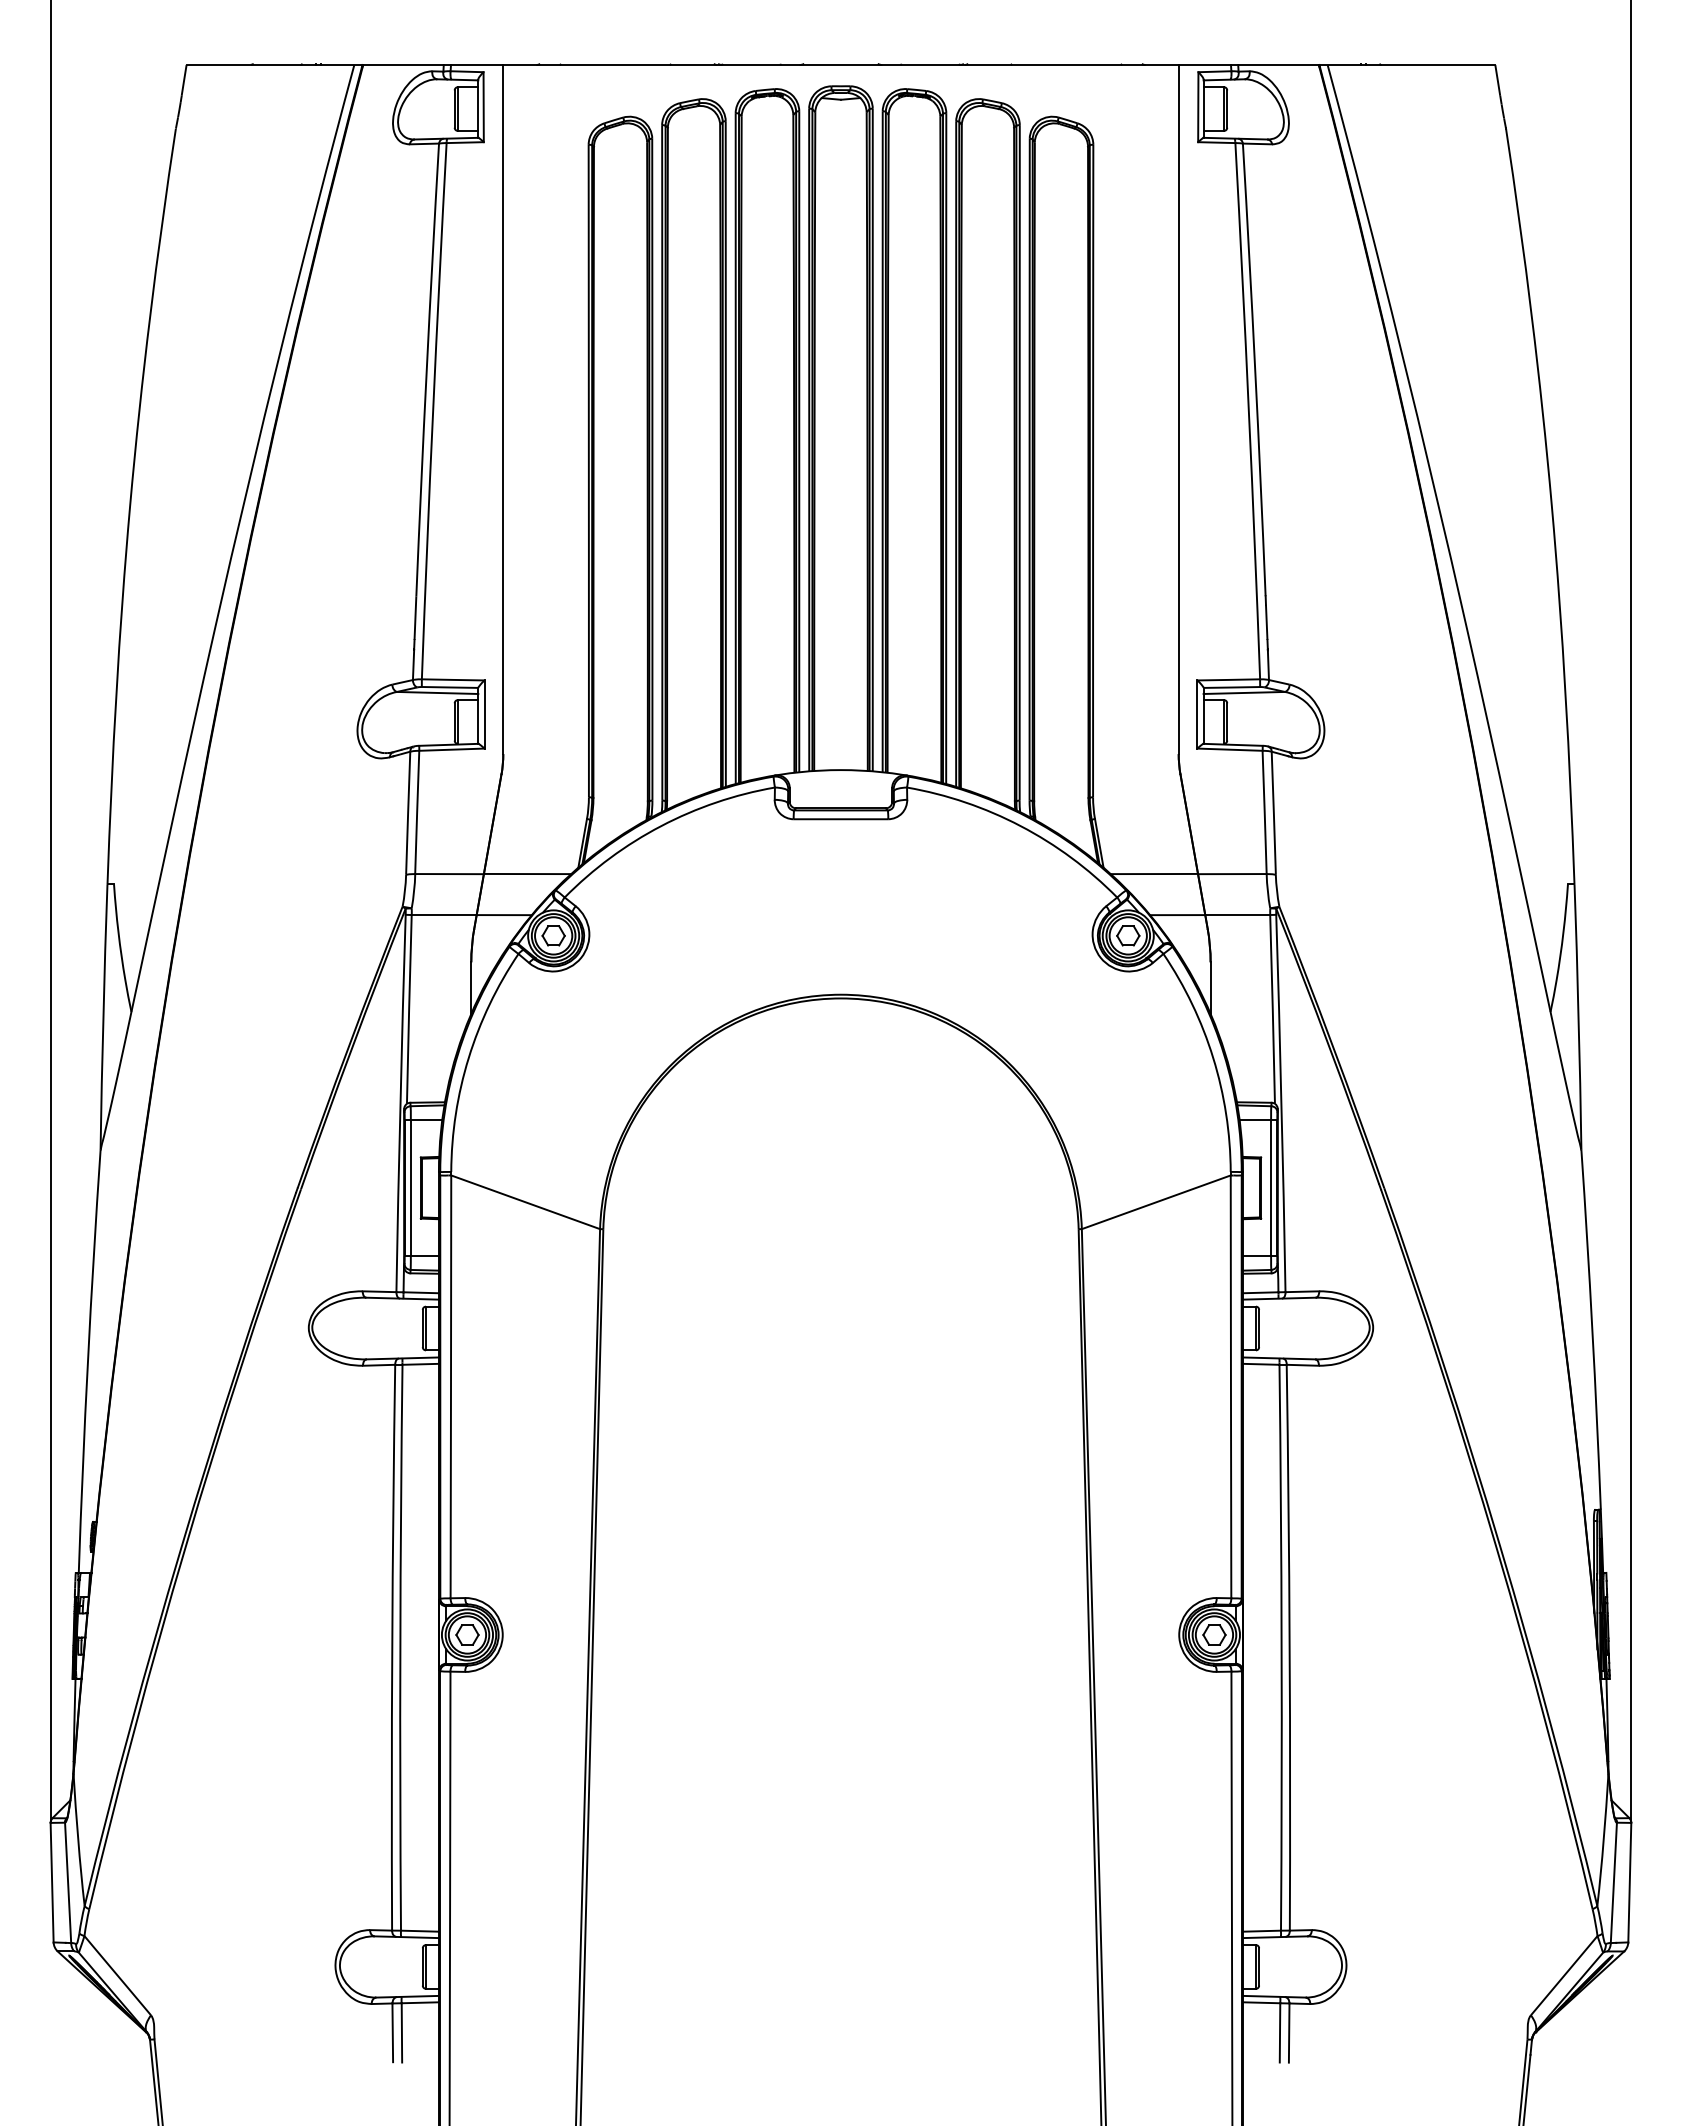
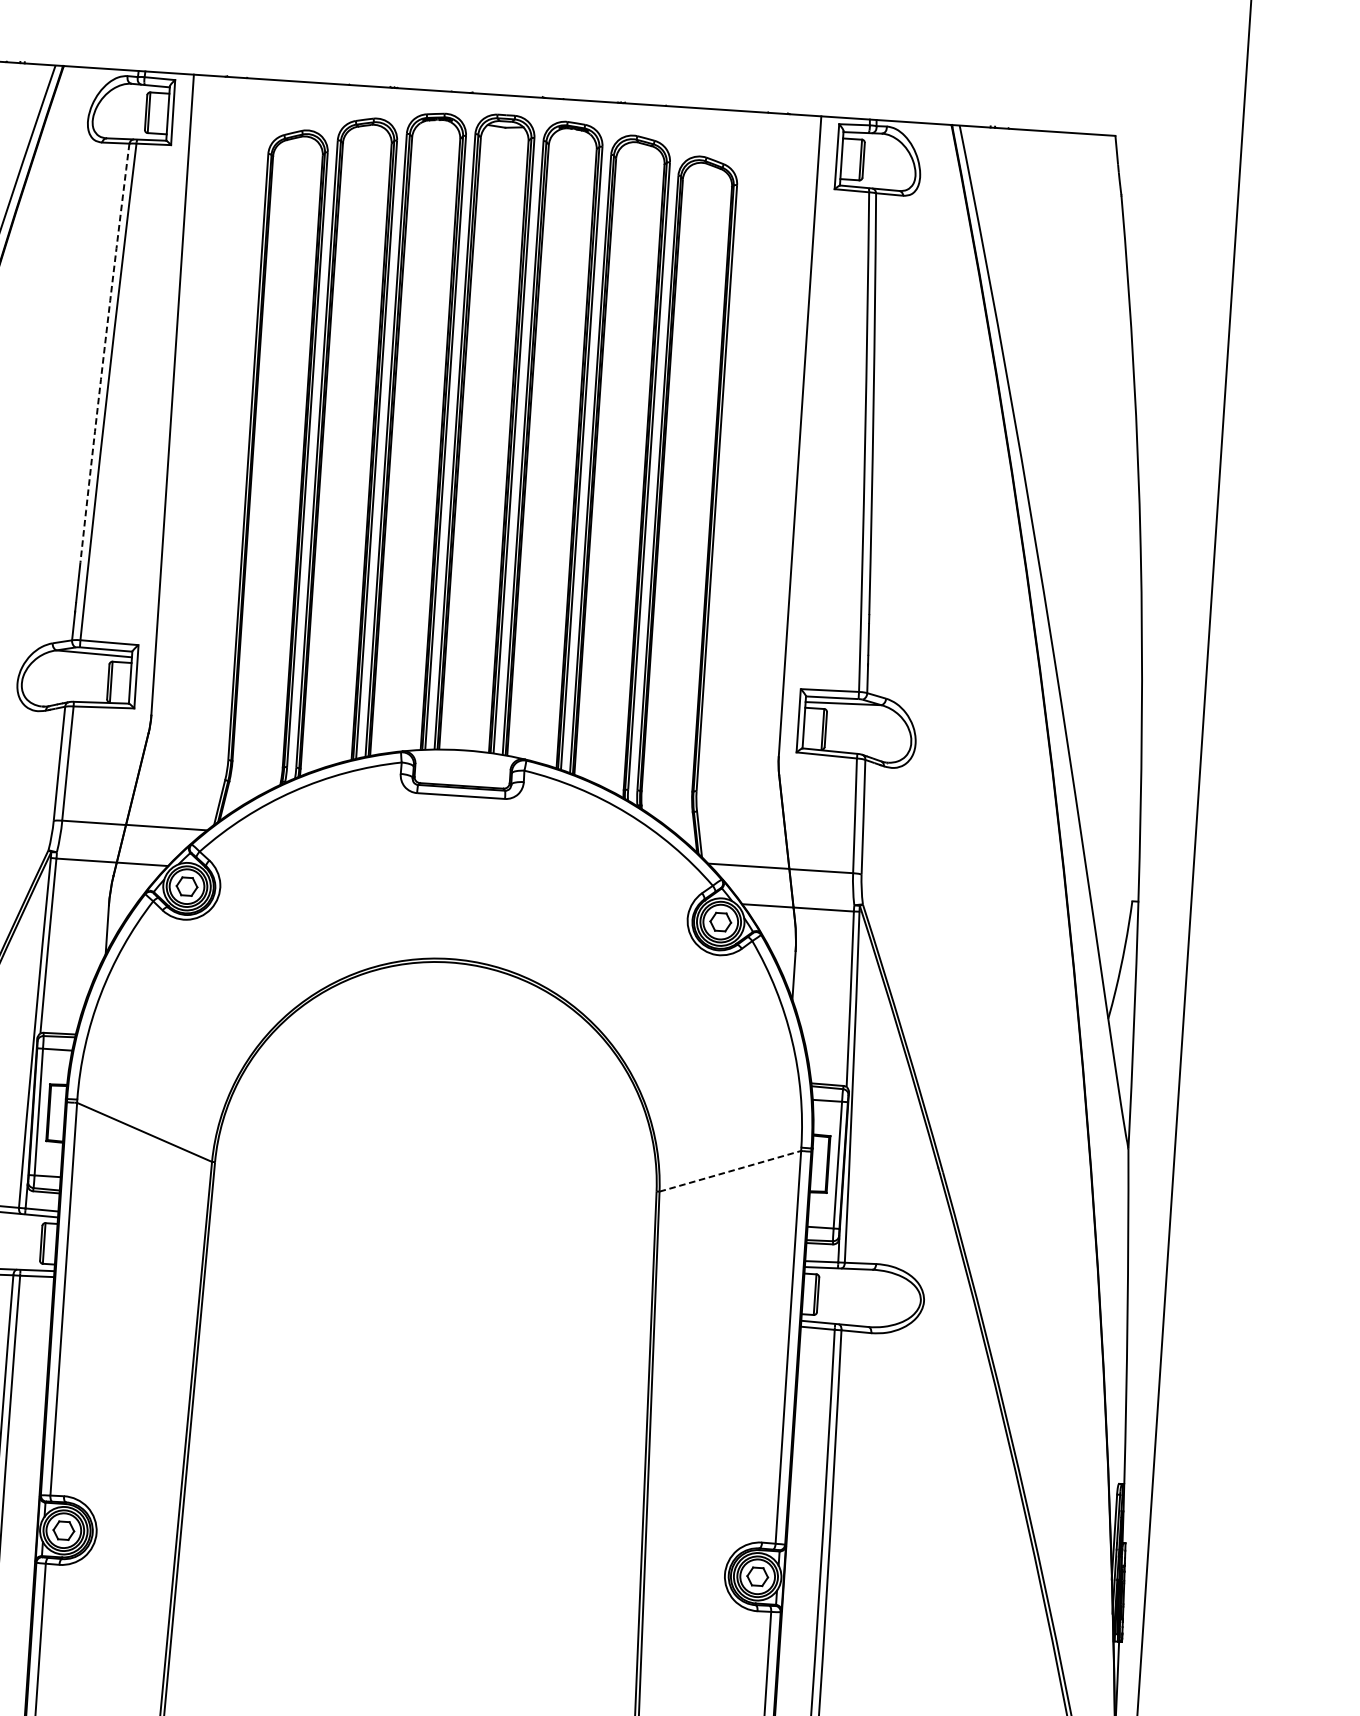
arc: (426, 369) -> (103, 352), solid -> dashed
line: (1156, 1202) -> (730, 1171), solid -> dashed

